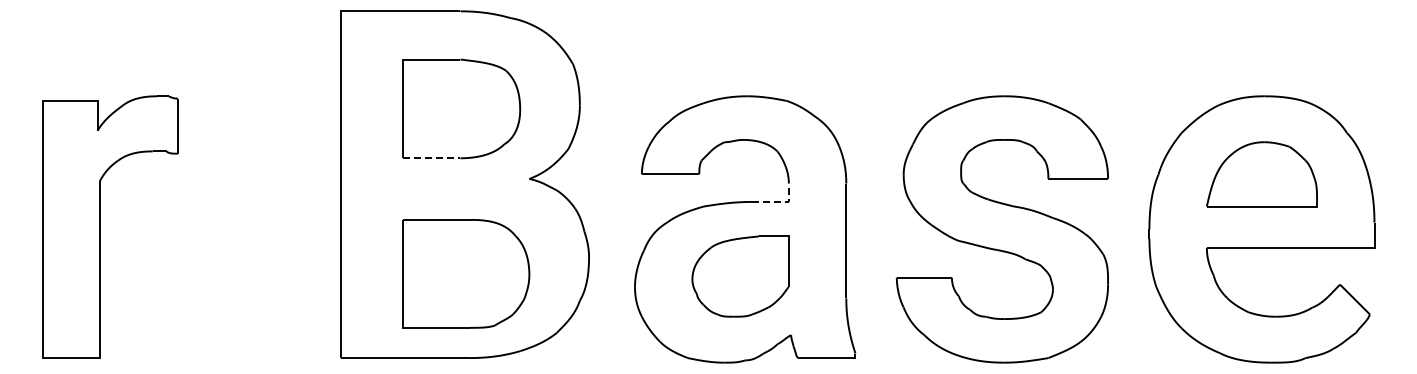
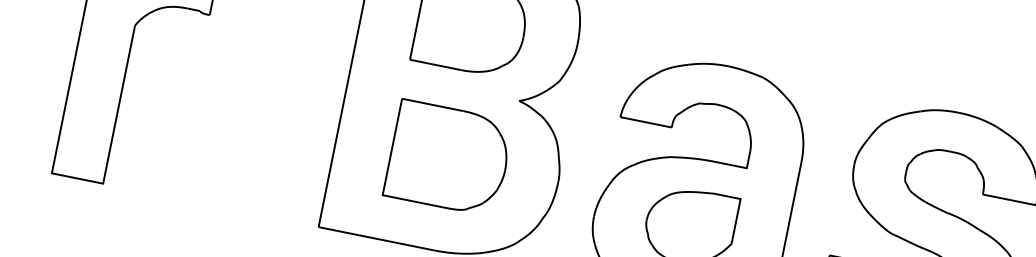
line: (431, 158) -> (435, 65), dashed -> solid
line: (780, 201) -> (739, 166), dashed -> solid
part: (466, 273) -> (449, 158), moved

